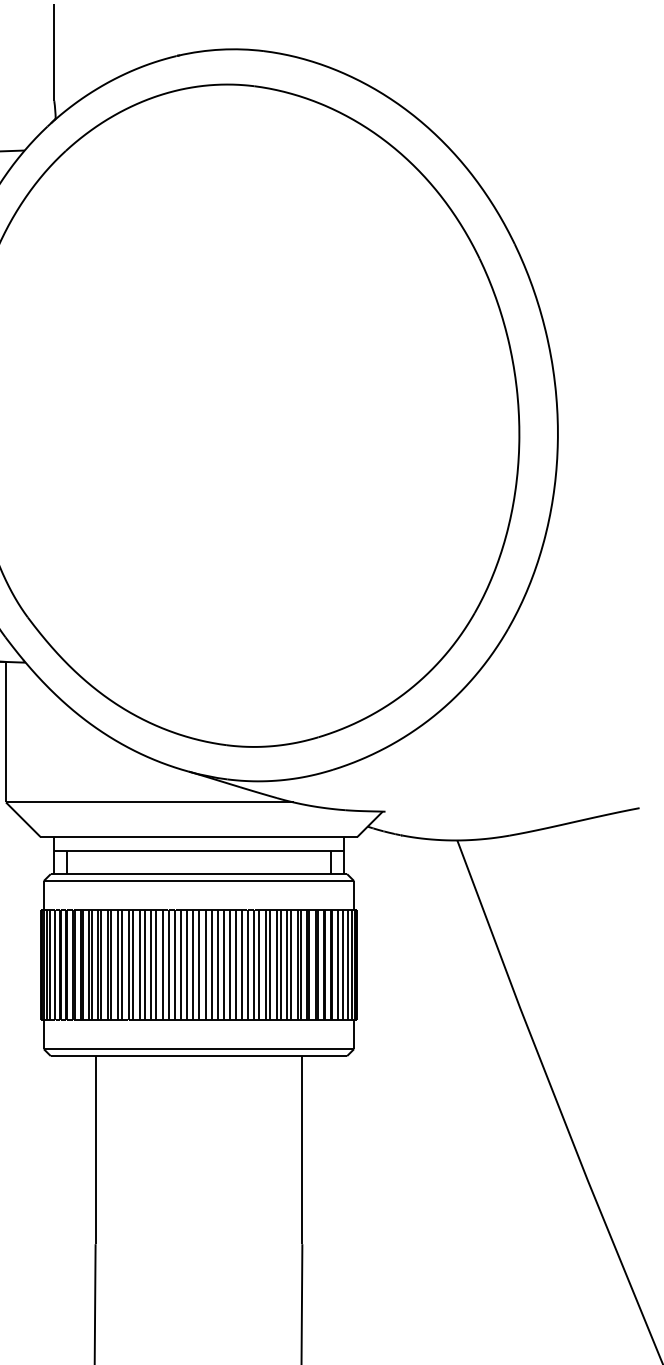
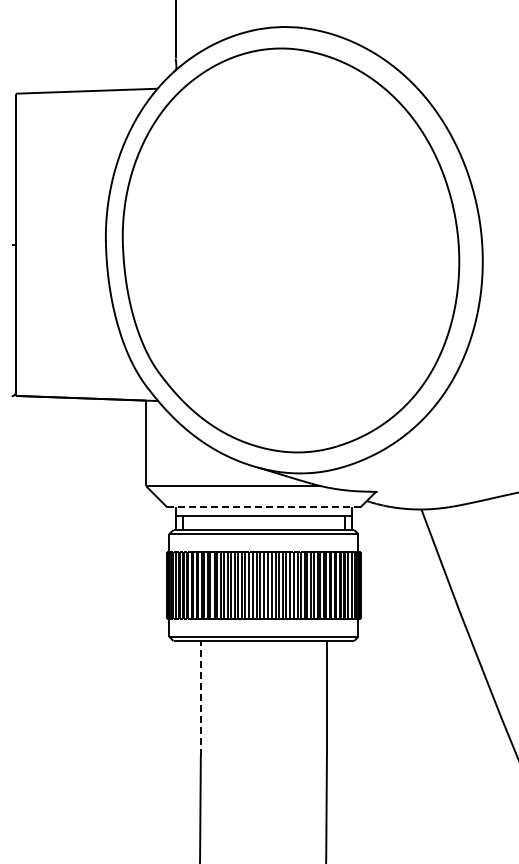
line: (198, 837) -> (263, 507), solid -> dashed
line: (95, 1148) -> (200, 697), solid -> dashed

